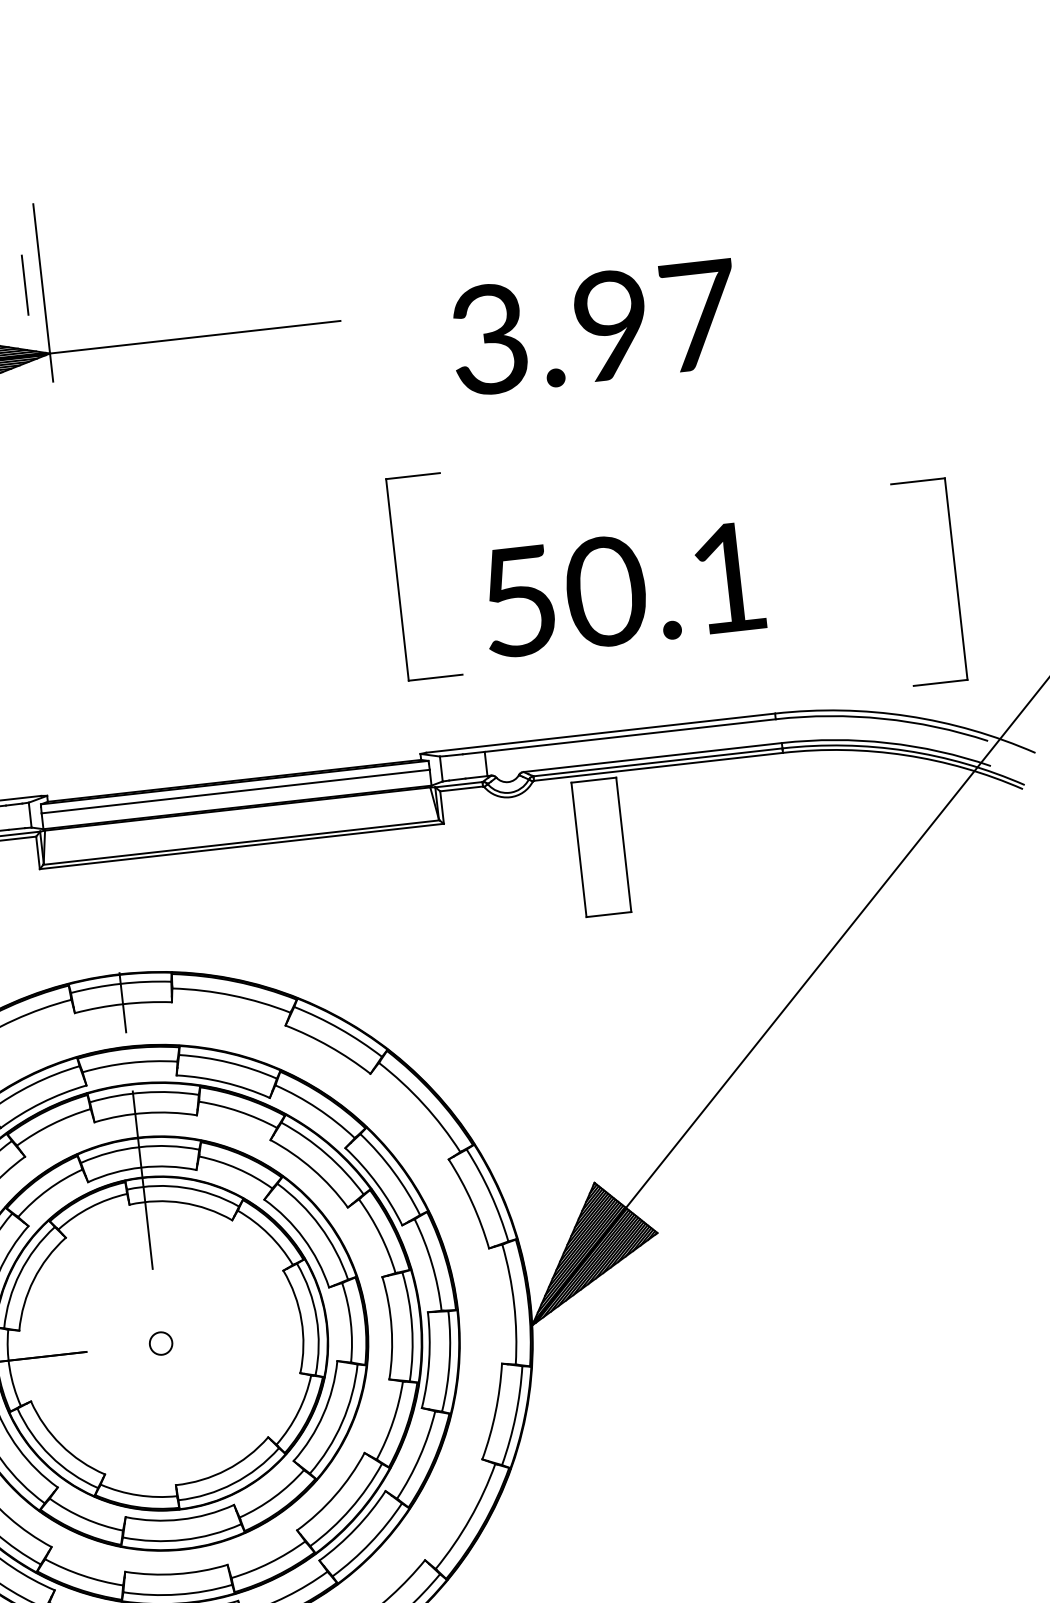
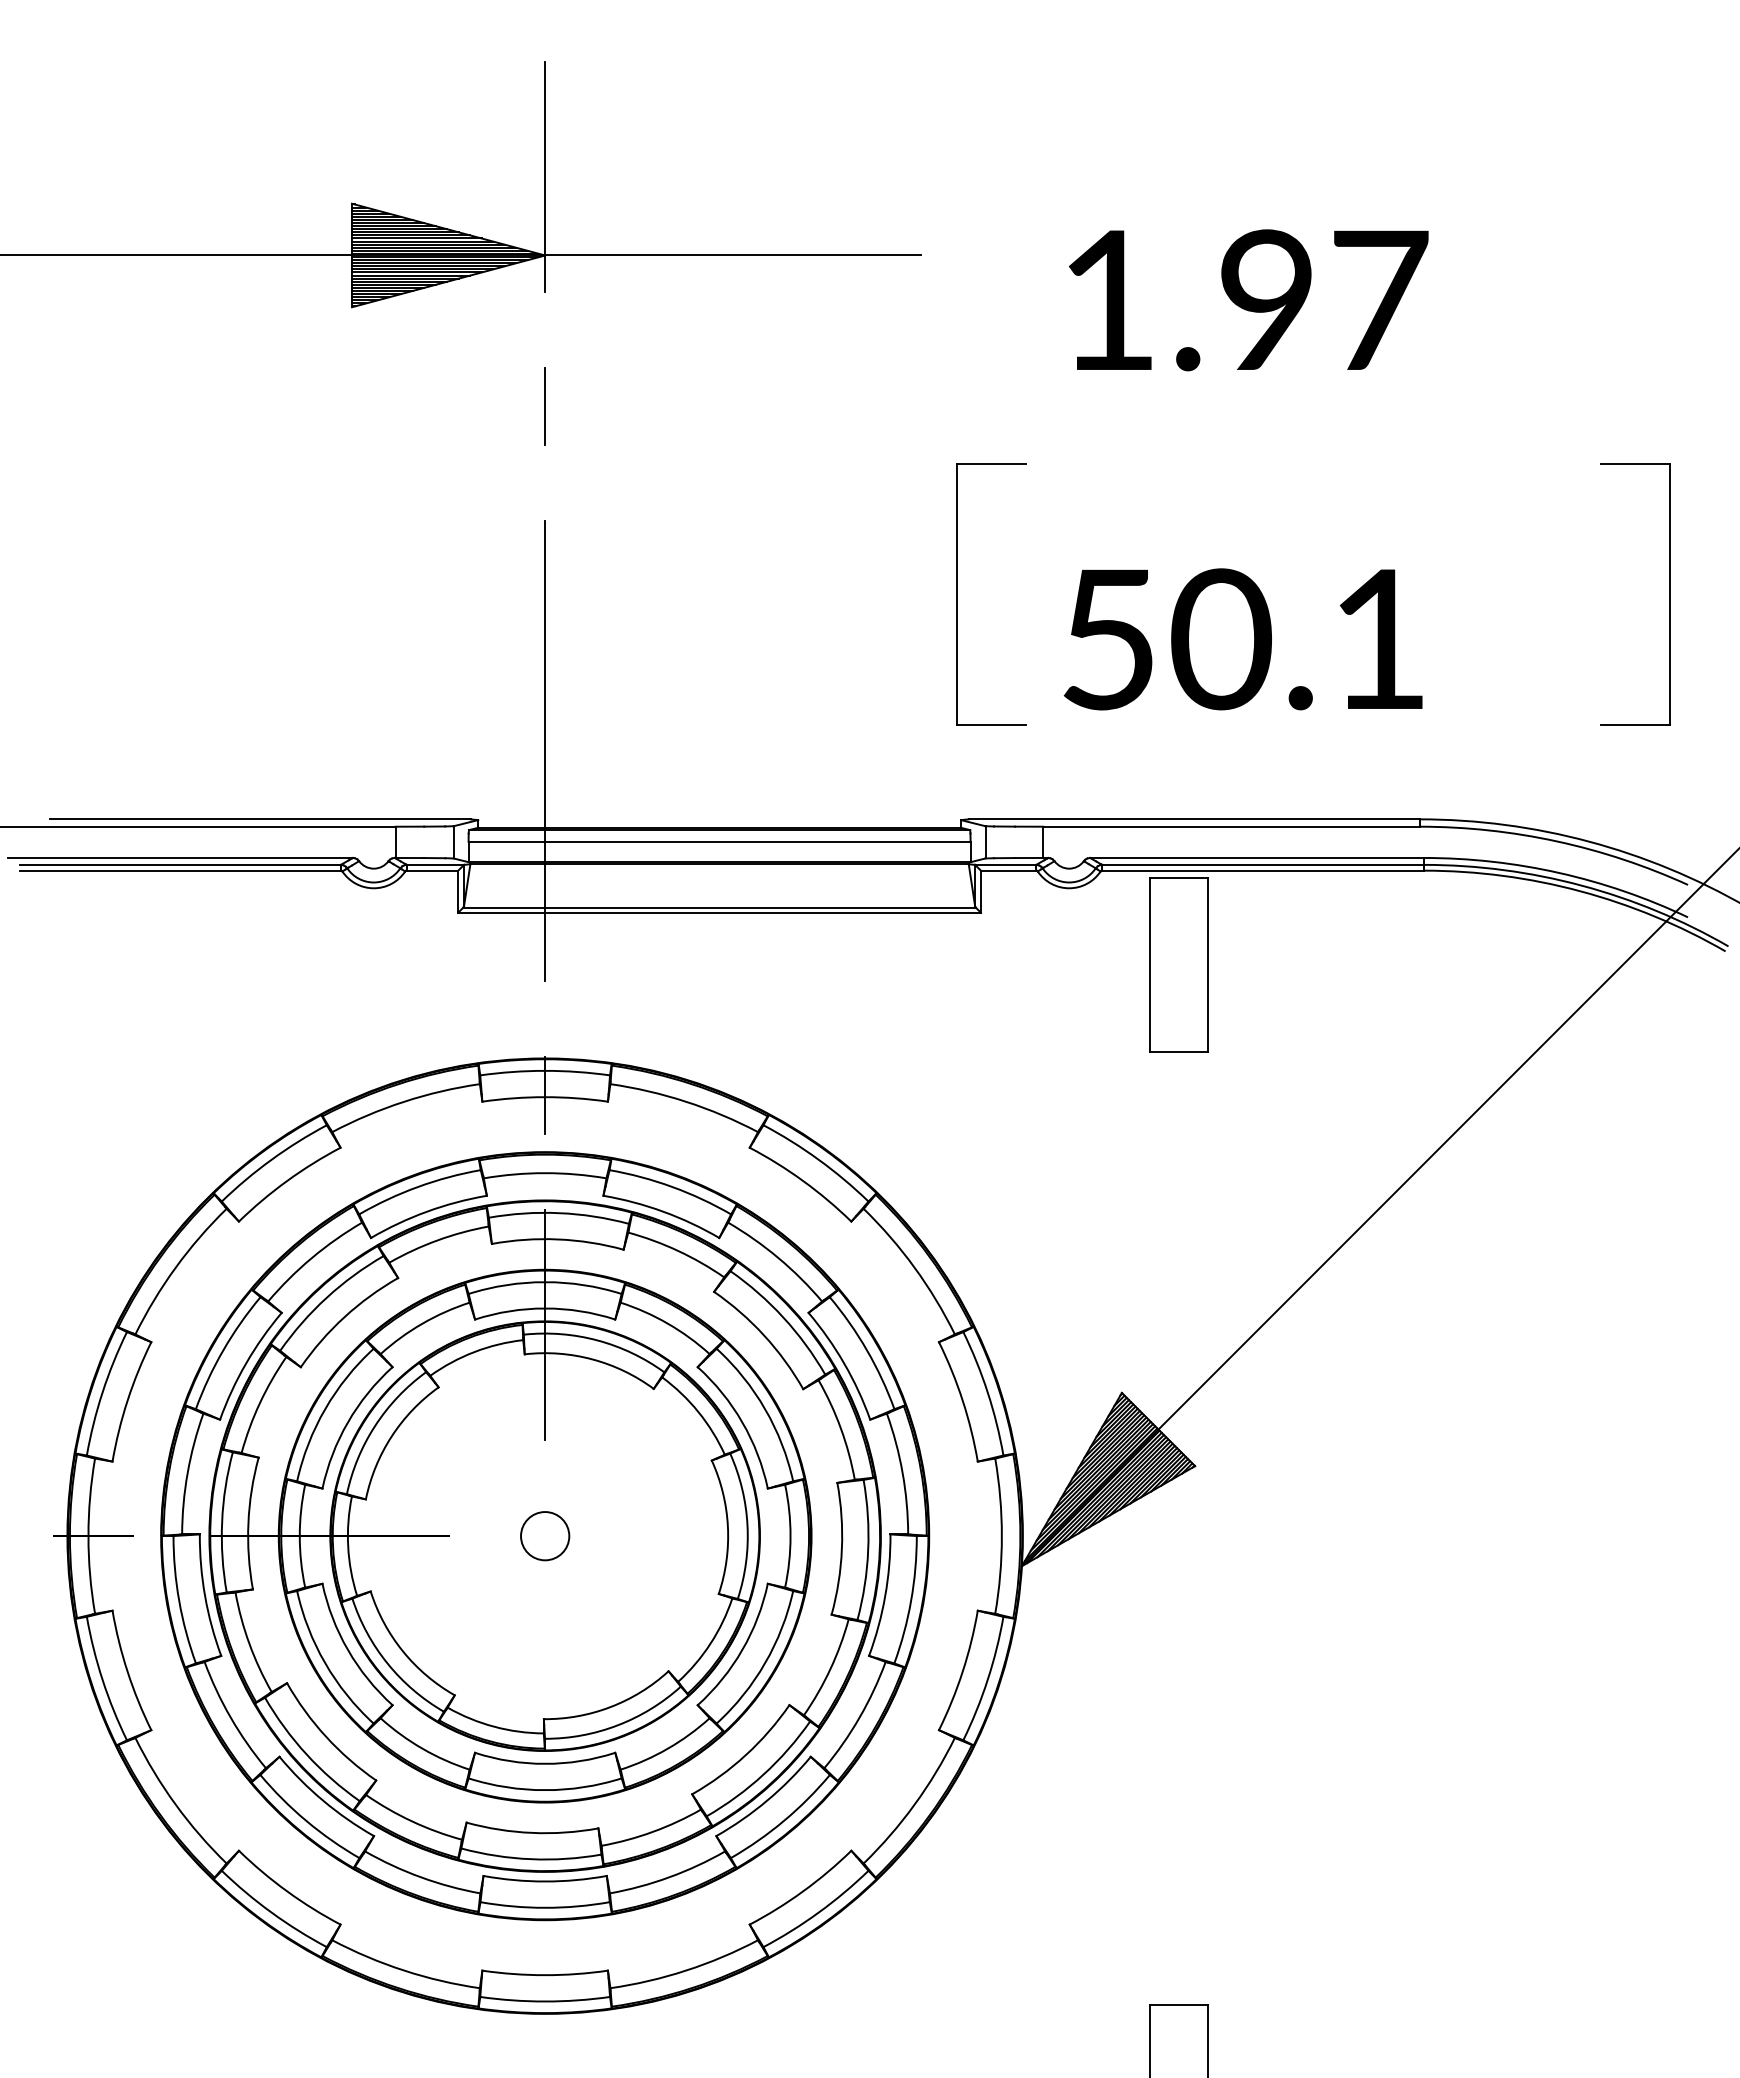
line: (24, 285) -> (544, 406), moved
text: (488, 339) -> (1107, 300), 3.97 -> 1.97
part: (955, 579) -> (1669, 594), moved
line: (93, 736) -> (545, 750), added
circle: (161, 1343) -> (545, 1536), size x1.67

